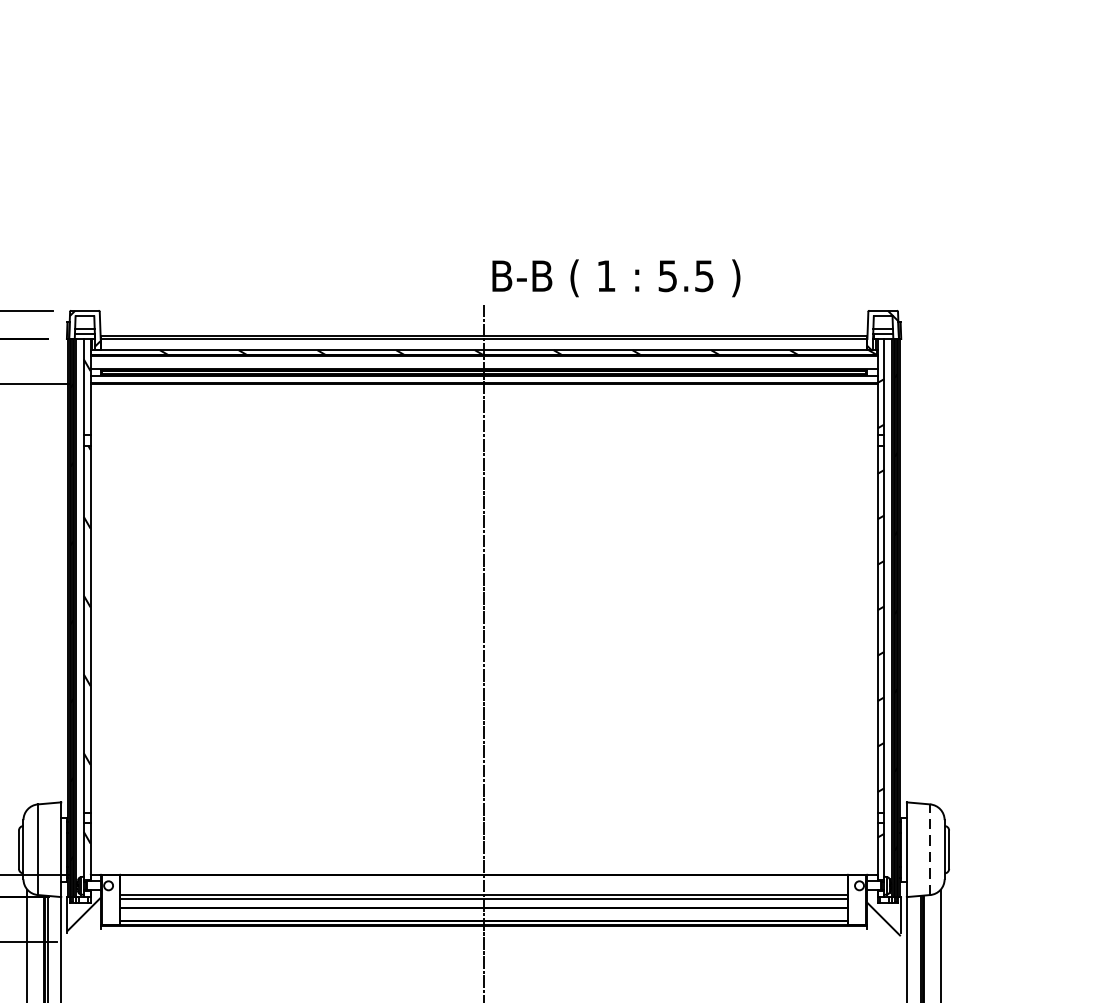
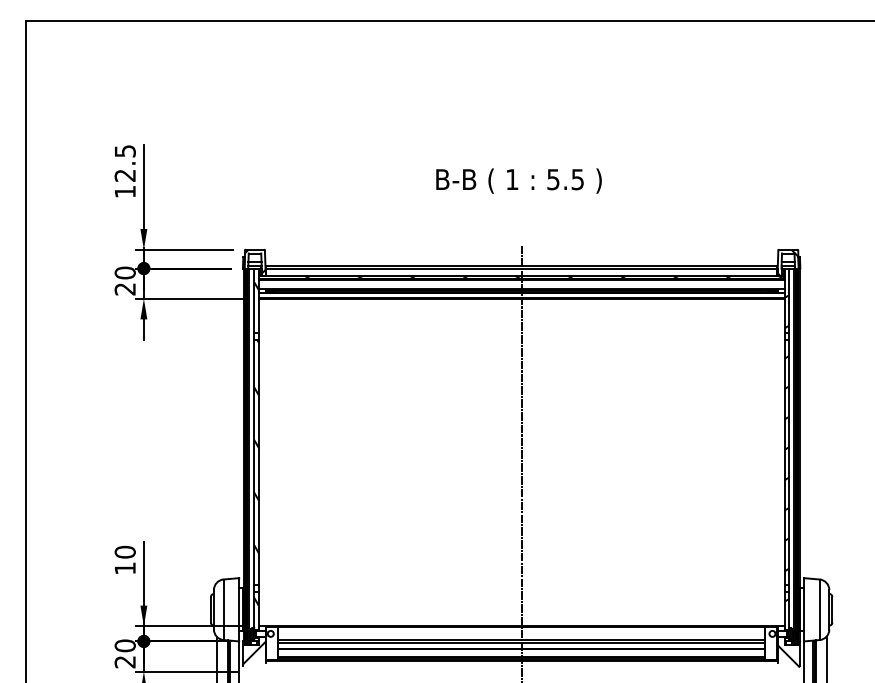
text: (615, 277) -> (518, 180), moved
line: (929, 849) -> (819, 609), dashed -> solid

